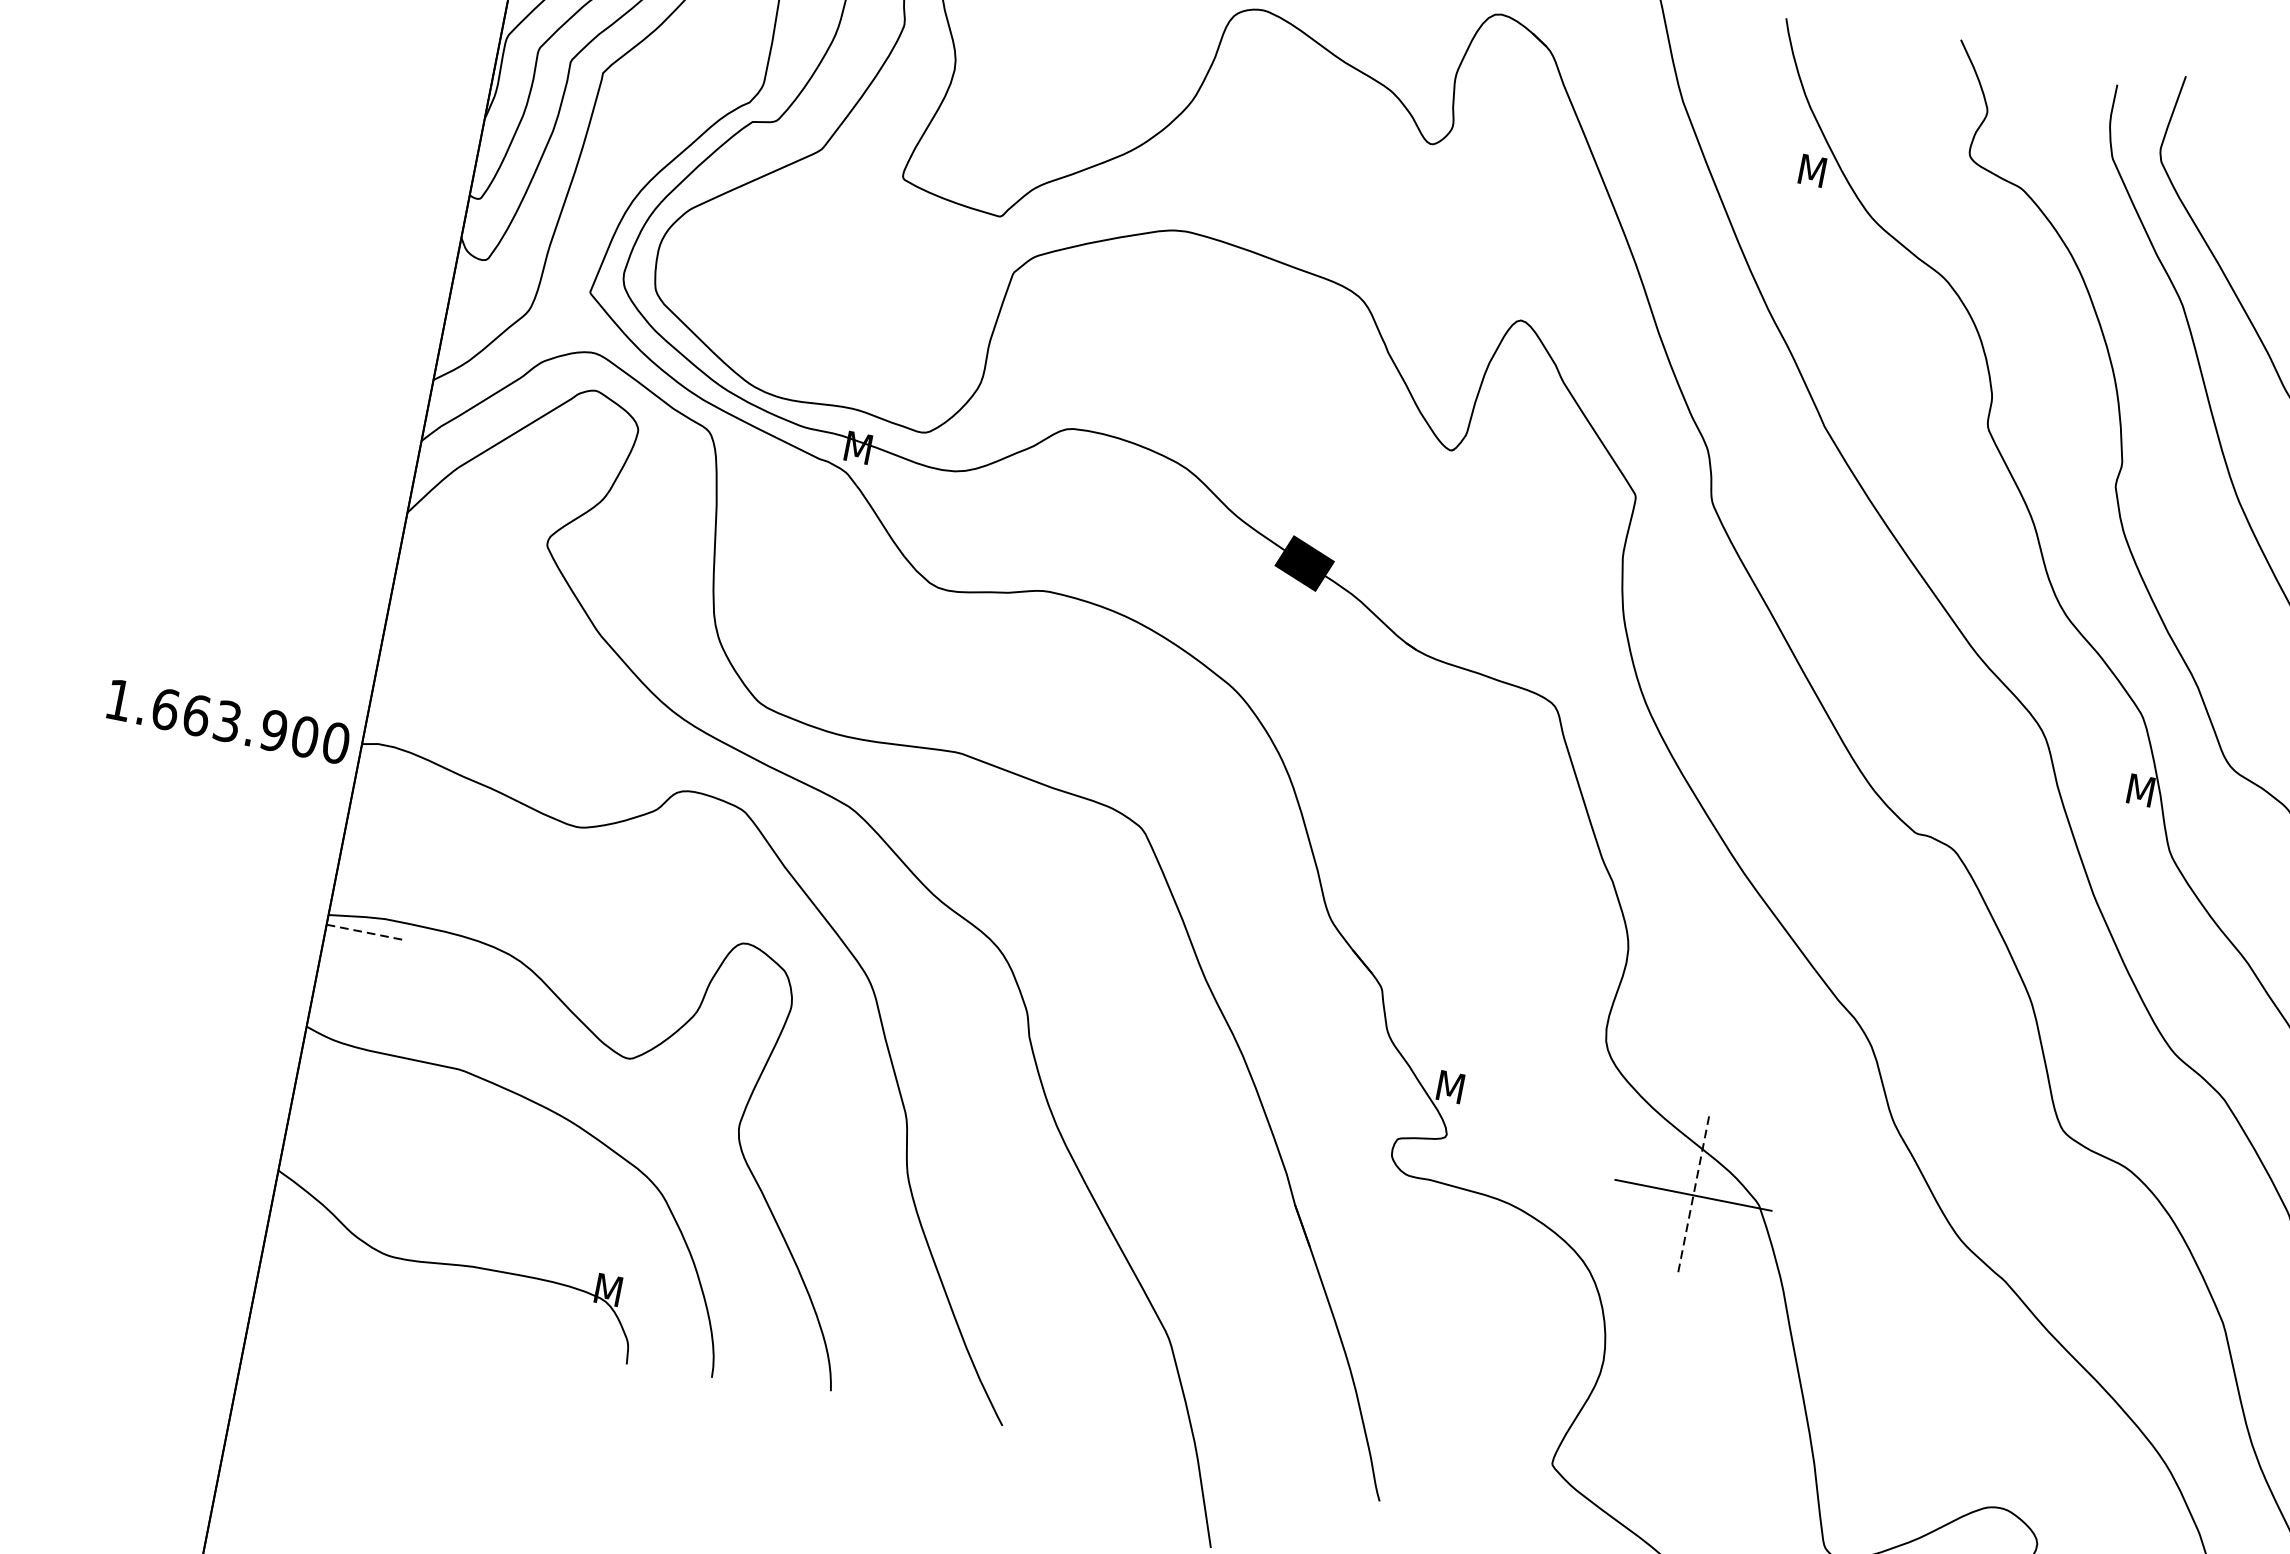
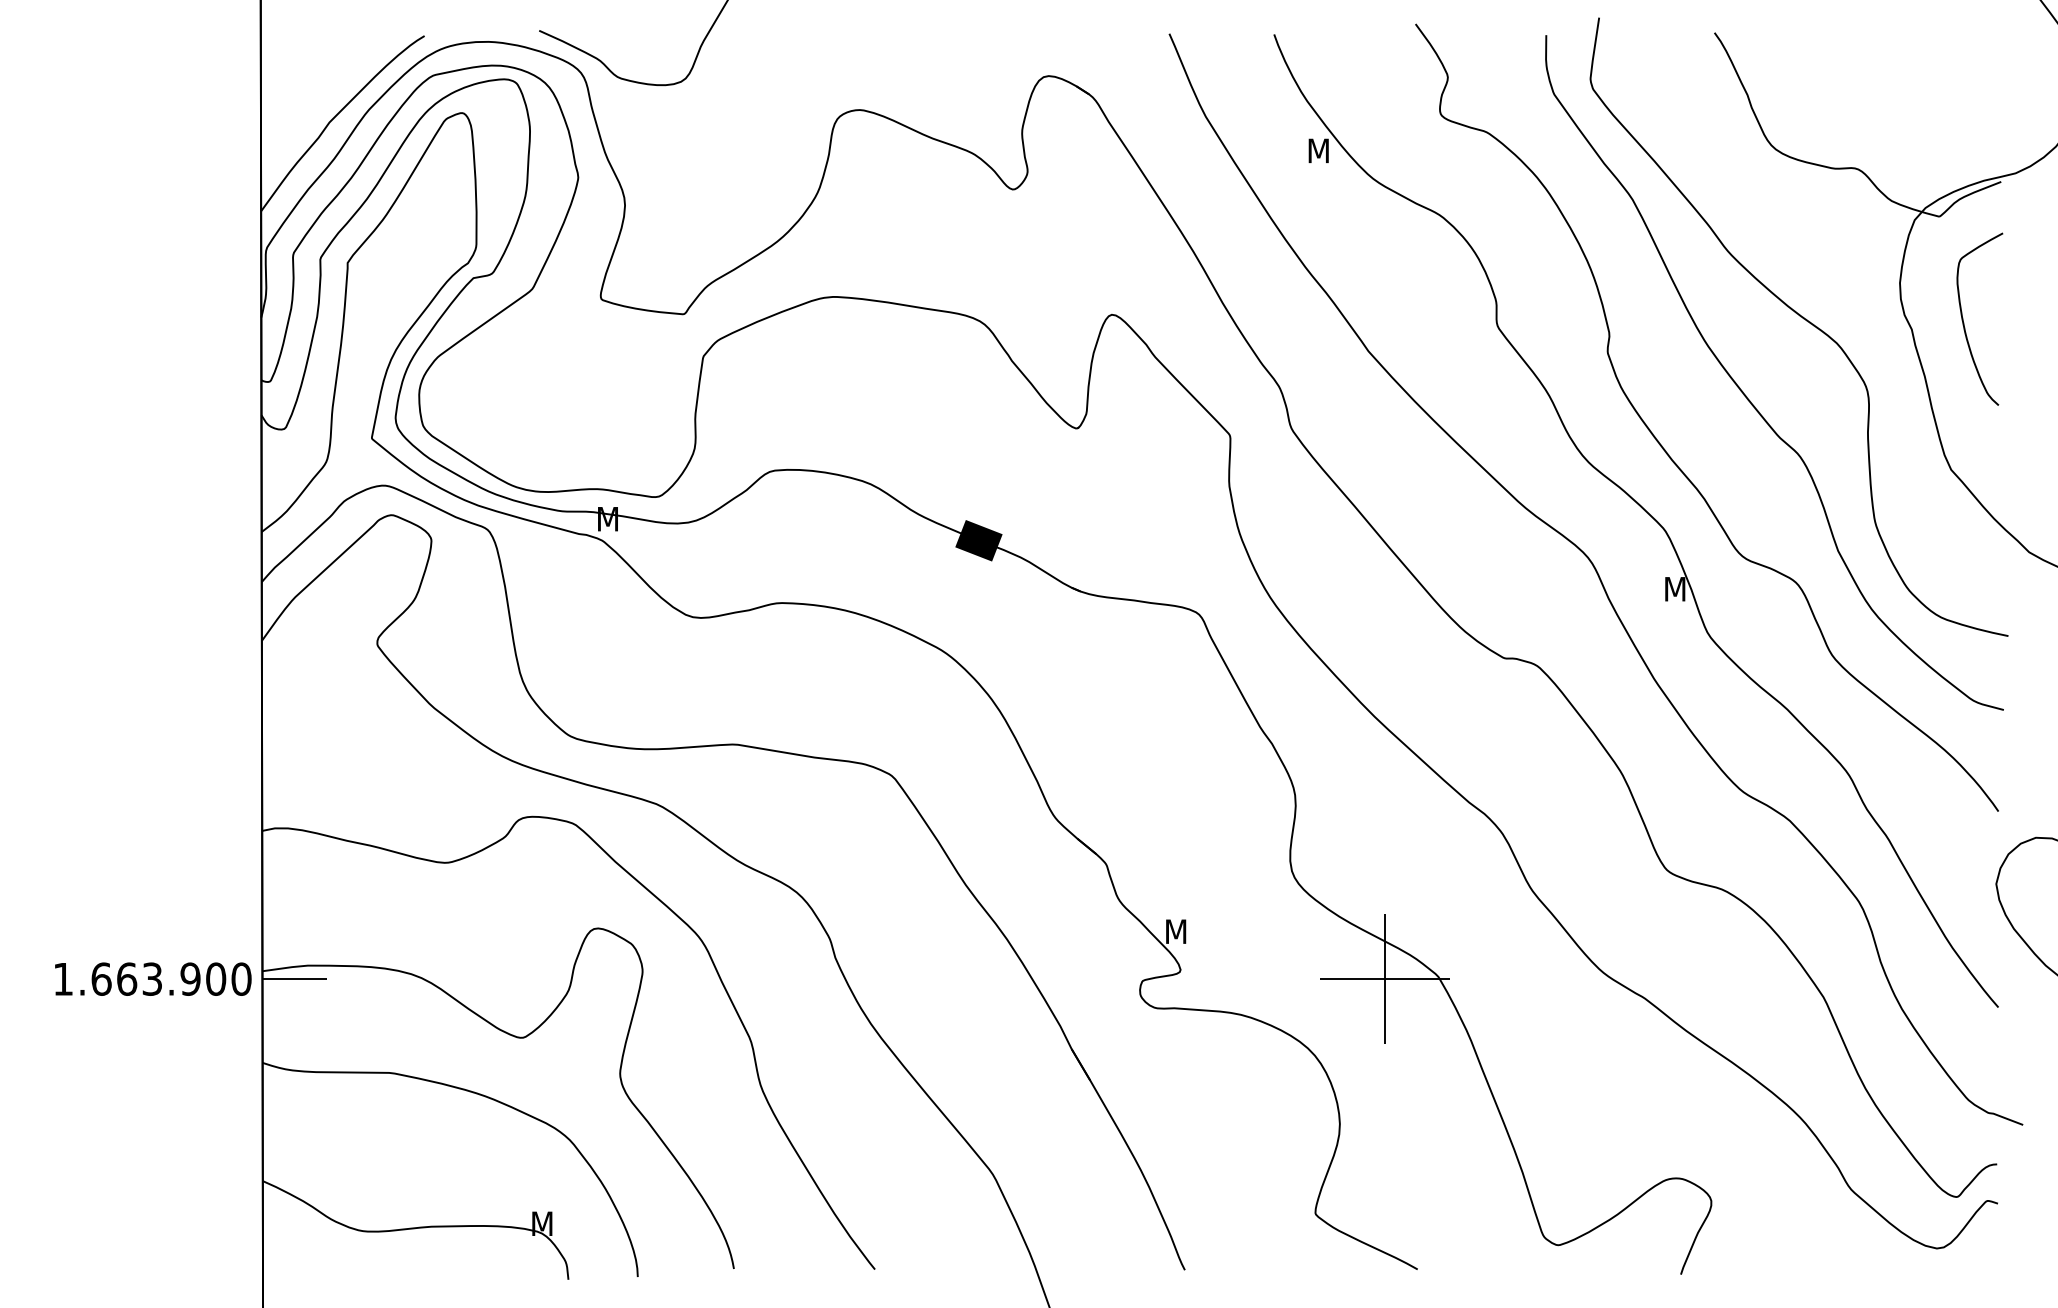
text: (229, 721) -> (153, 978), moved
line: (366, 933) -> (295, 979), dashed -> solid
line: (1693, 1195) -> (1385, 979), dashed -> solid

